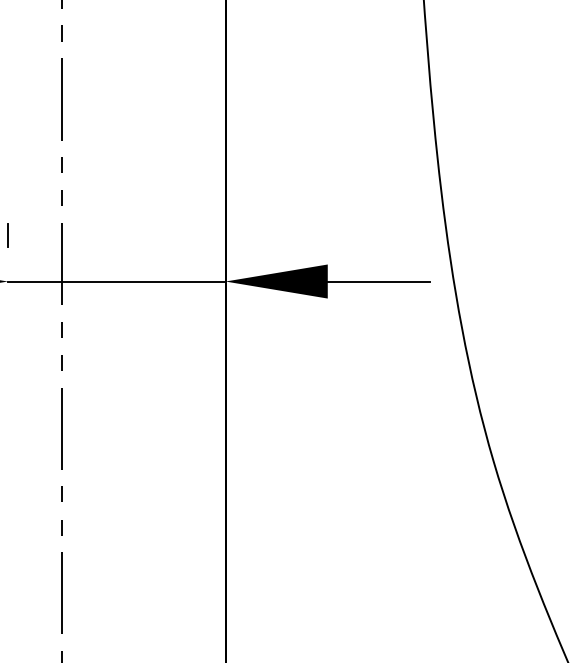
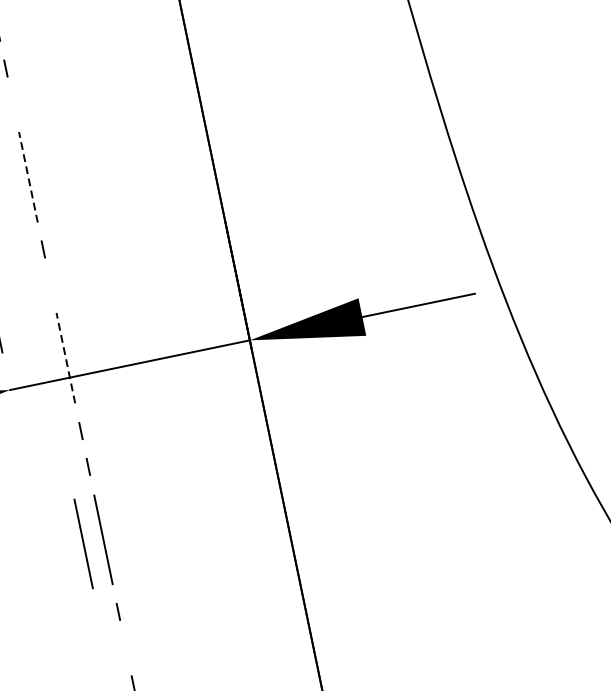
line: (61, 33) -> (12, 104), removed
line: (62, 99) -> (28, 177), solid -> dashed
line: (61, 197) -> (50, 285), removed
line: (62, 263) -> (66, 357), solid -> dashed
line: (43, 428) -> (82, 543), added
line: (61, 527) -> (125, 648), removed

